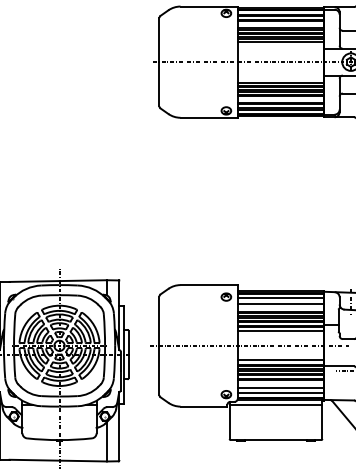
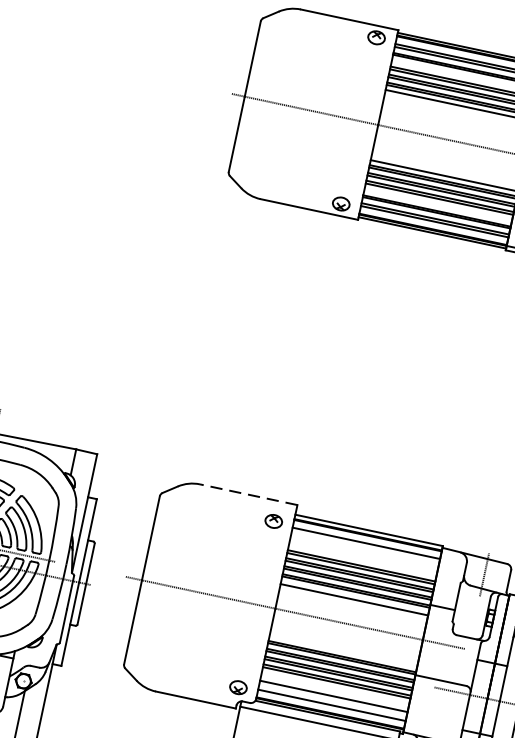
line: (209, 285) -> (249, 495), solid -> dashed
line: (280, 303) -> (363, 551), removed
line: (280, 360) -> (343, 649), removed

